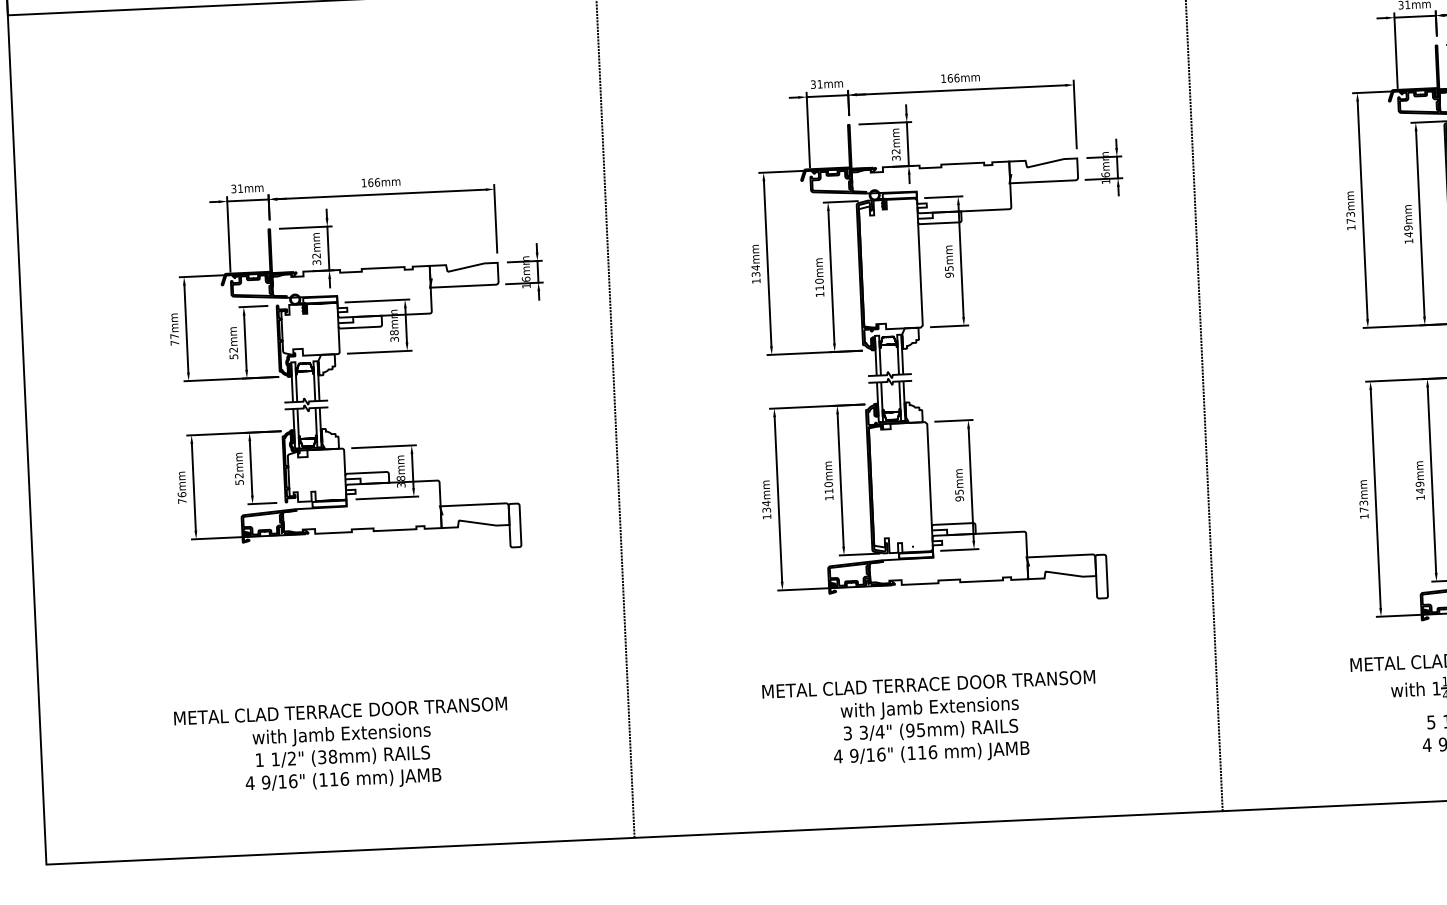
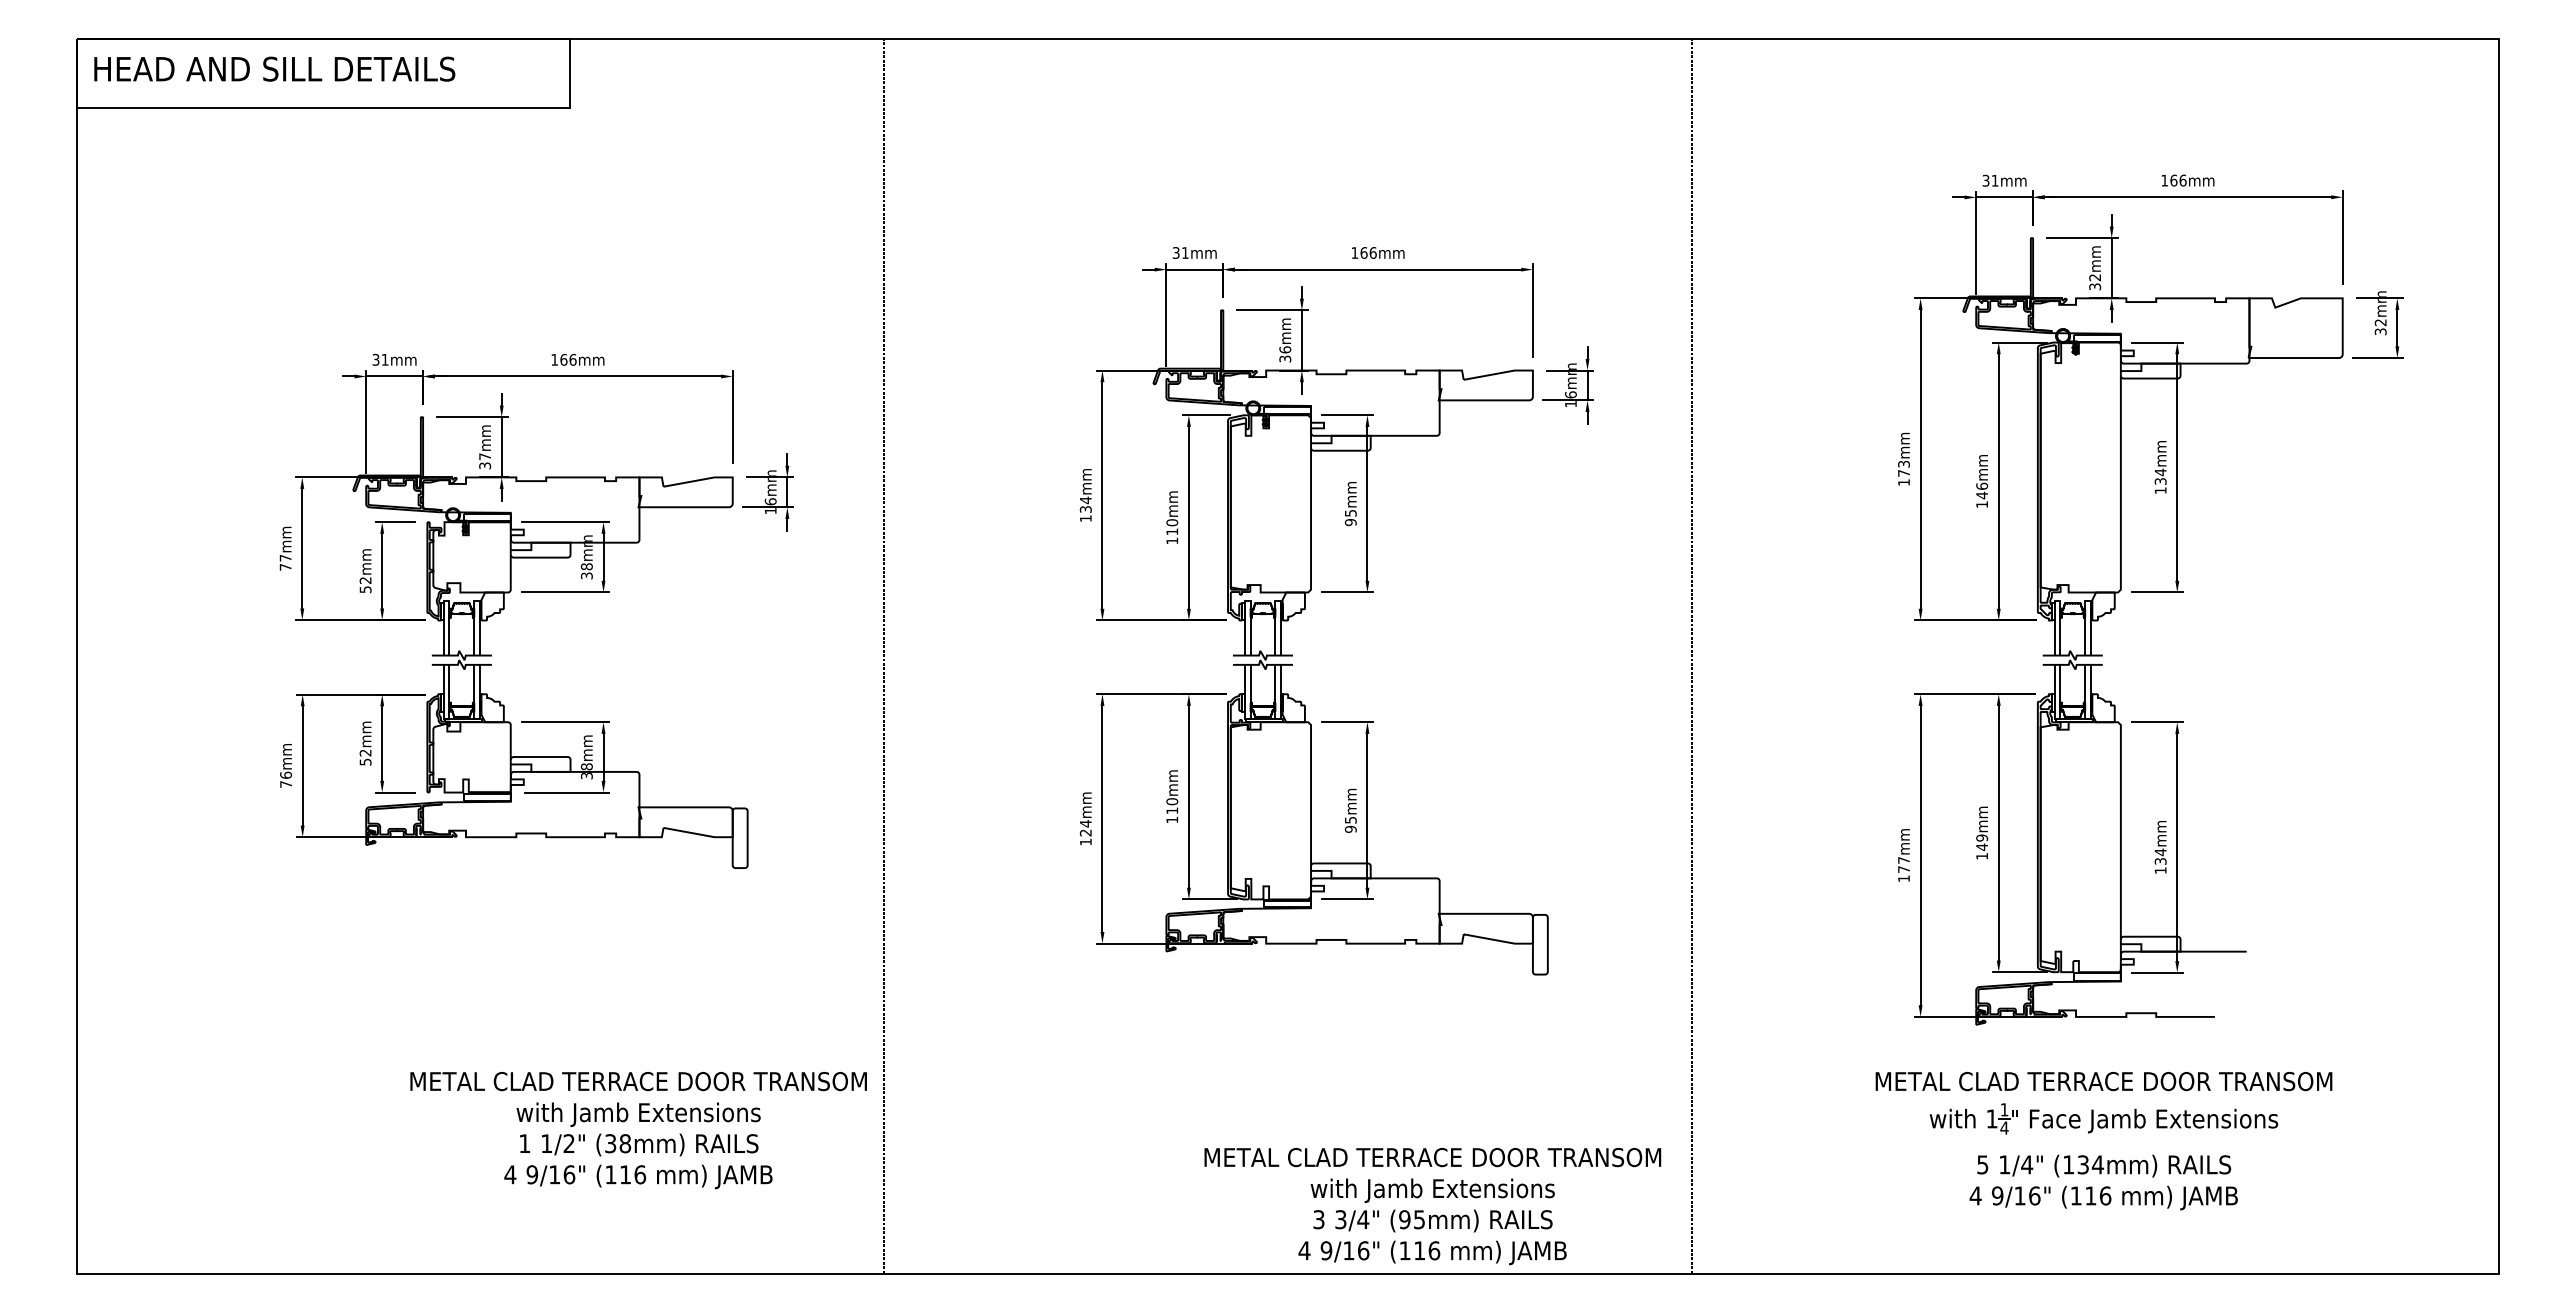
text: (896, 151) -> (1285, 349), 32mm -> 36mm
text: (1408, 227) -> (1982, 485), 149mm -> 146mm
text: (316, 255) -> (484, 456), 32mm -> 37mm
text: (1363, 503) -> (1903, 860), 173mm -> 177mm
text: (766, 509) -> (1085, 832), 134mm -> 124mm
text: (930, 720) -> (1432, 1206), moved
text: (342, 746) -> (638, 1130), moved

